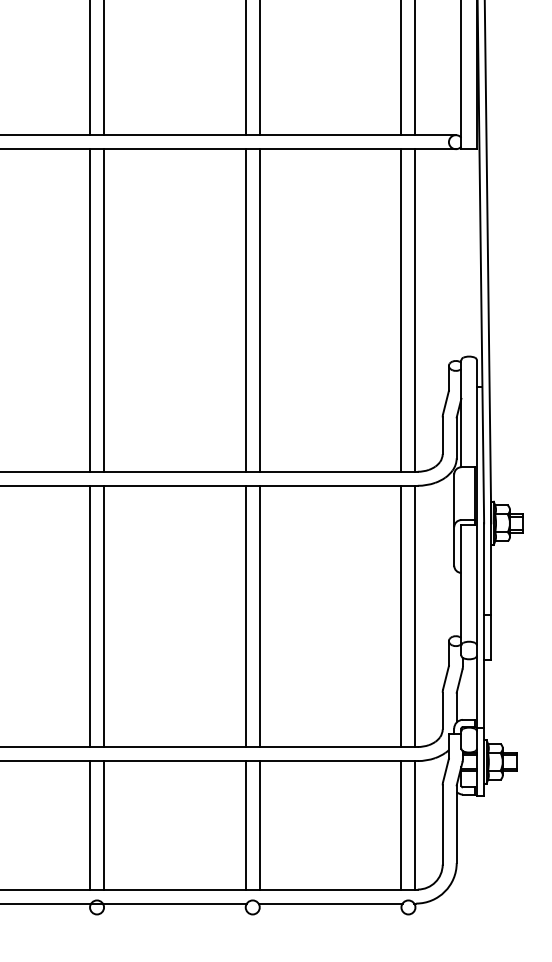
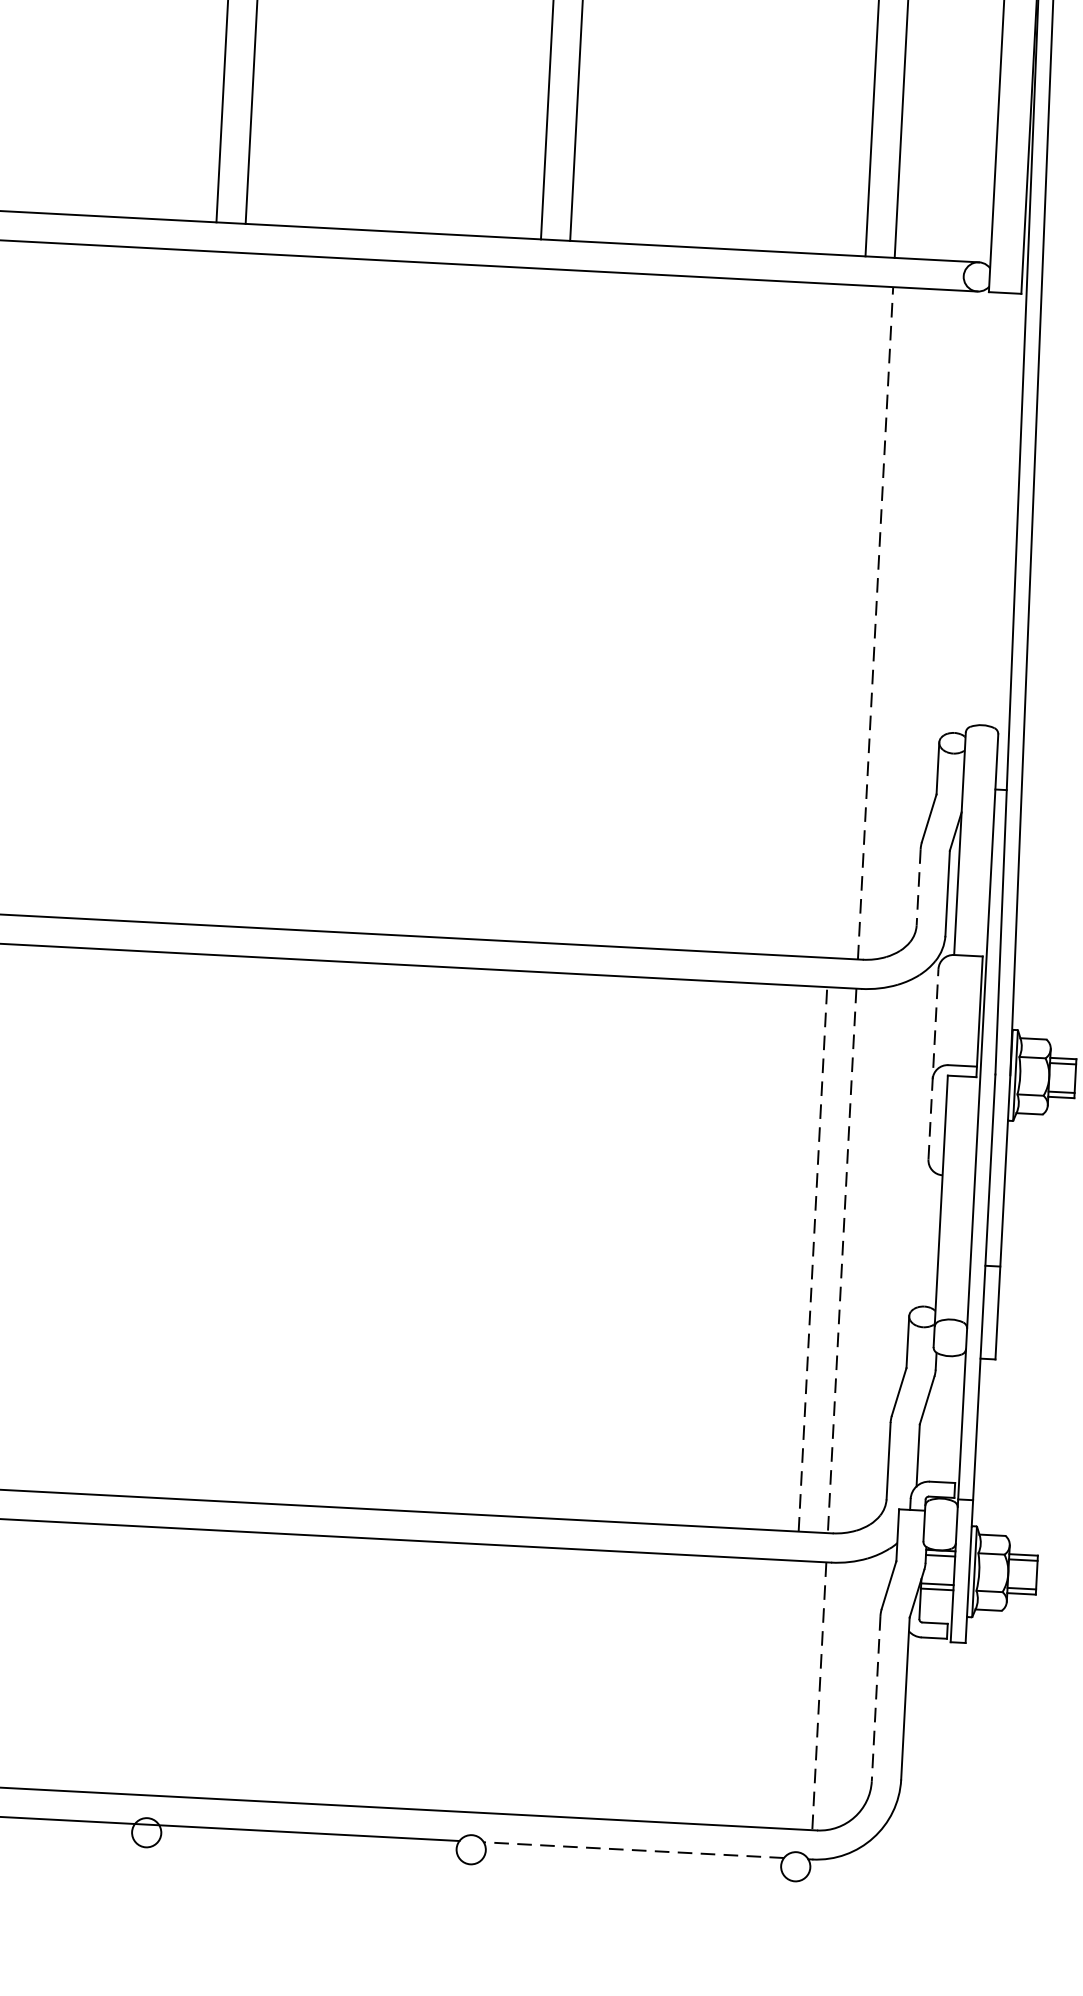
line: (415, 309) -> (875, 621), solid -> dashed
line: (90, 310) -> (198, 587), removed
line: (104, 310) -> (227, 589), removed
line: (245, 310) -> (521, 604), removed
line: (259, 310) -> (550, 606), removed
line: (401, 310) -> (846, 621), removed
line: (442, 436) -> (918, 888), solid -> dashed
line: (454, 520) -> (933, 1065), solid -> dashed
line: (90, 616) -> (164, 1225), removed
line: (104, 616) -> (194, 1227), removed
line: (245, 616) -> (487, 1242), removed
line: (259, 616) -> (517, 1244), removed
line: (401, 616) -> (813, 1259), solid -> dashed
line: (415, 616) -> (842, 1261), solid -> dashed
line: (90, 825) -> (142, 1661), removed
line: (104, 825) -> (171, 1662), removed
line: (245, 825) -> (465, 1678), removed
line: (259, 825) -> (494, 1679), removed
line: (401, 825) -> (790, 1695), removed
line: (415, 825) -> (819, 1696), solid -> dashed
line: (442, 825) -> (875, 1699), solid -> dashed
line: (330, 903) -> (633, 1849), solid -> dashed

